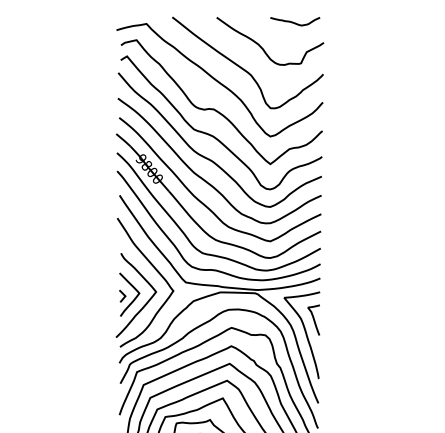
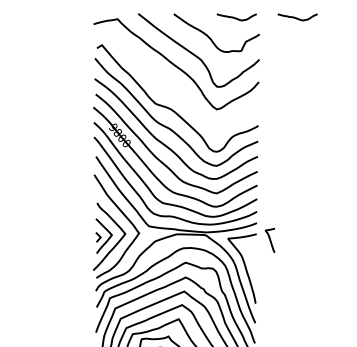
curve: (371, 22) -> (297, 18), added
curve: (216, 109) -> (173, 87), removed
curve: (313, 319) -> (269, 240), moved

